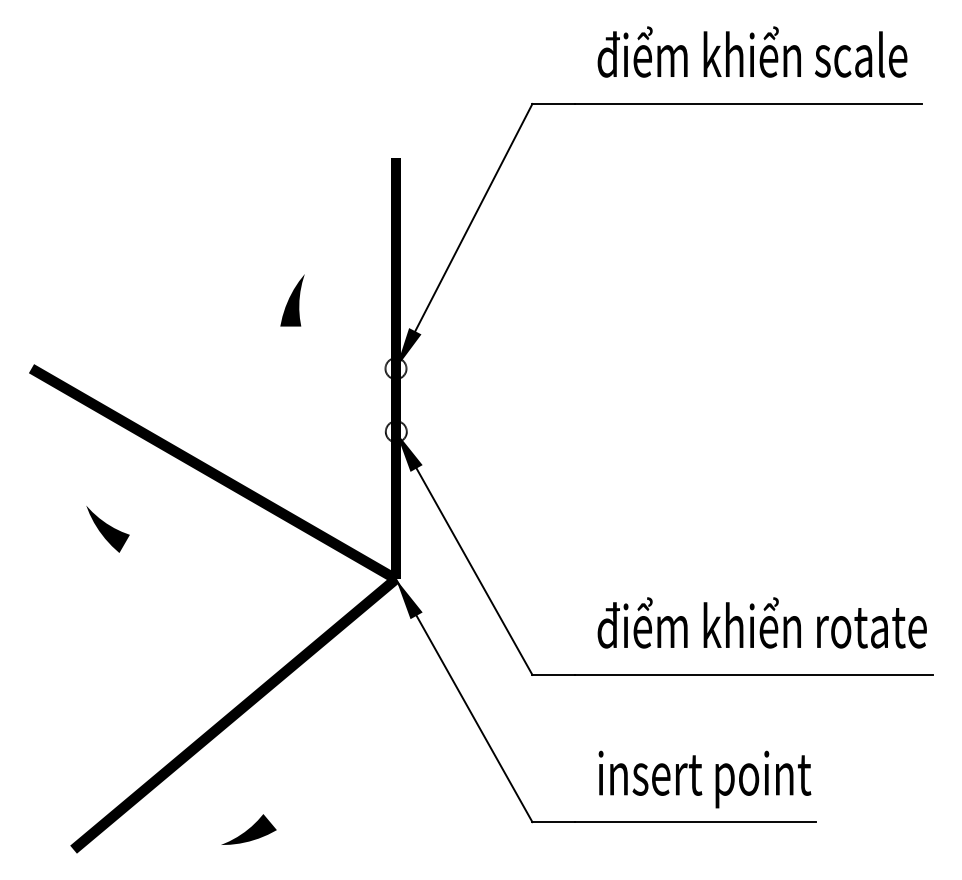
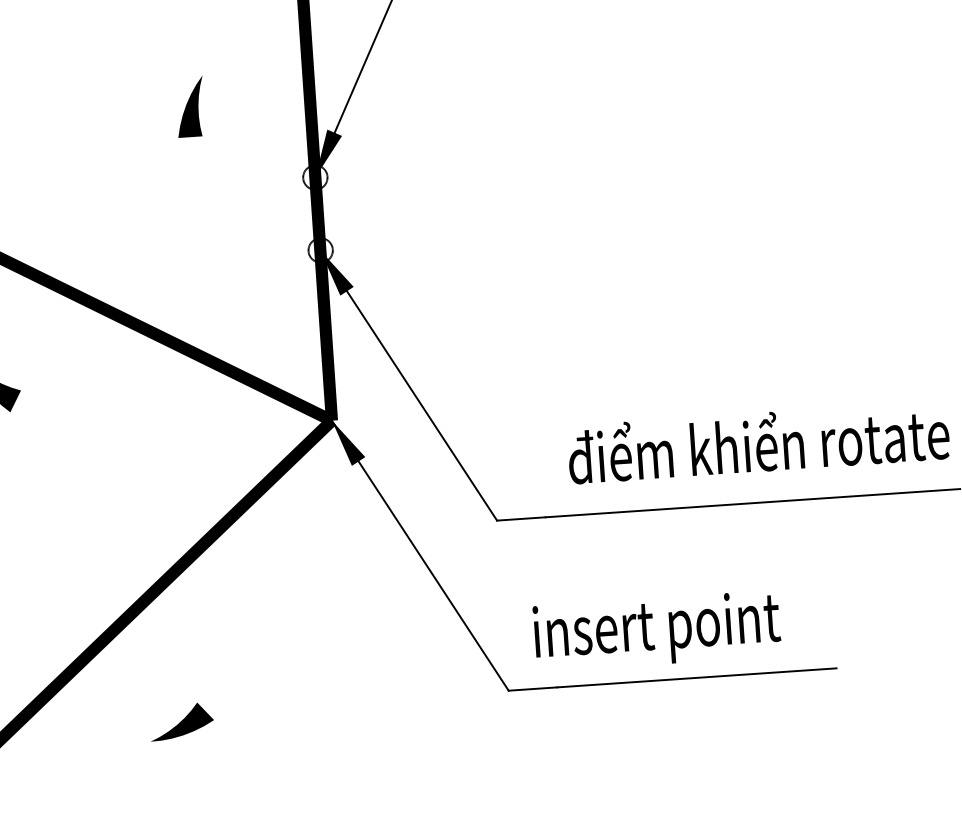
text: (704, 779) -> (656, 631), moved

